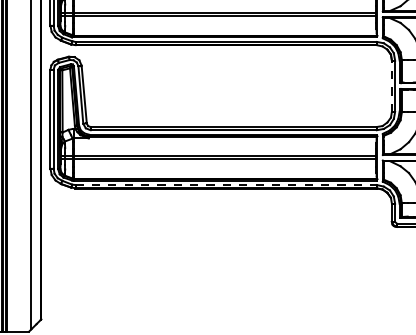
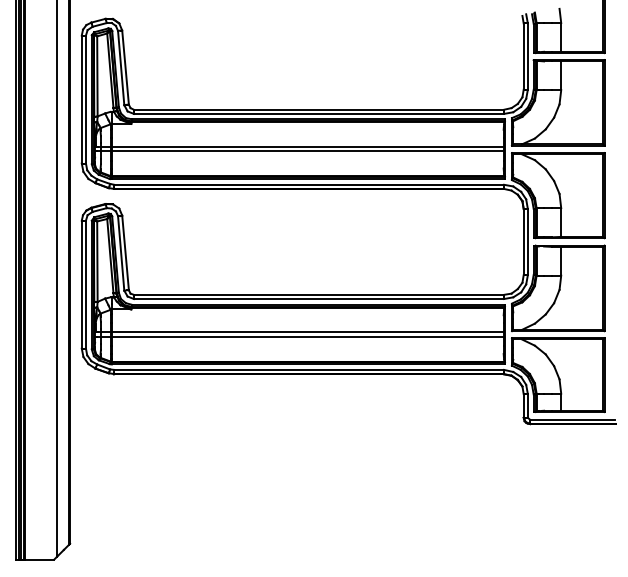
line: (391, 85) -> (523, 241), dashed -> solid
line: (226, 184) -> (309, 369), dashed -> solid

